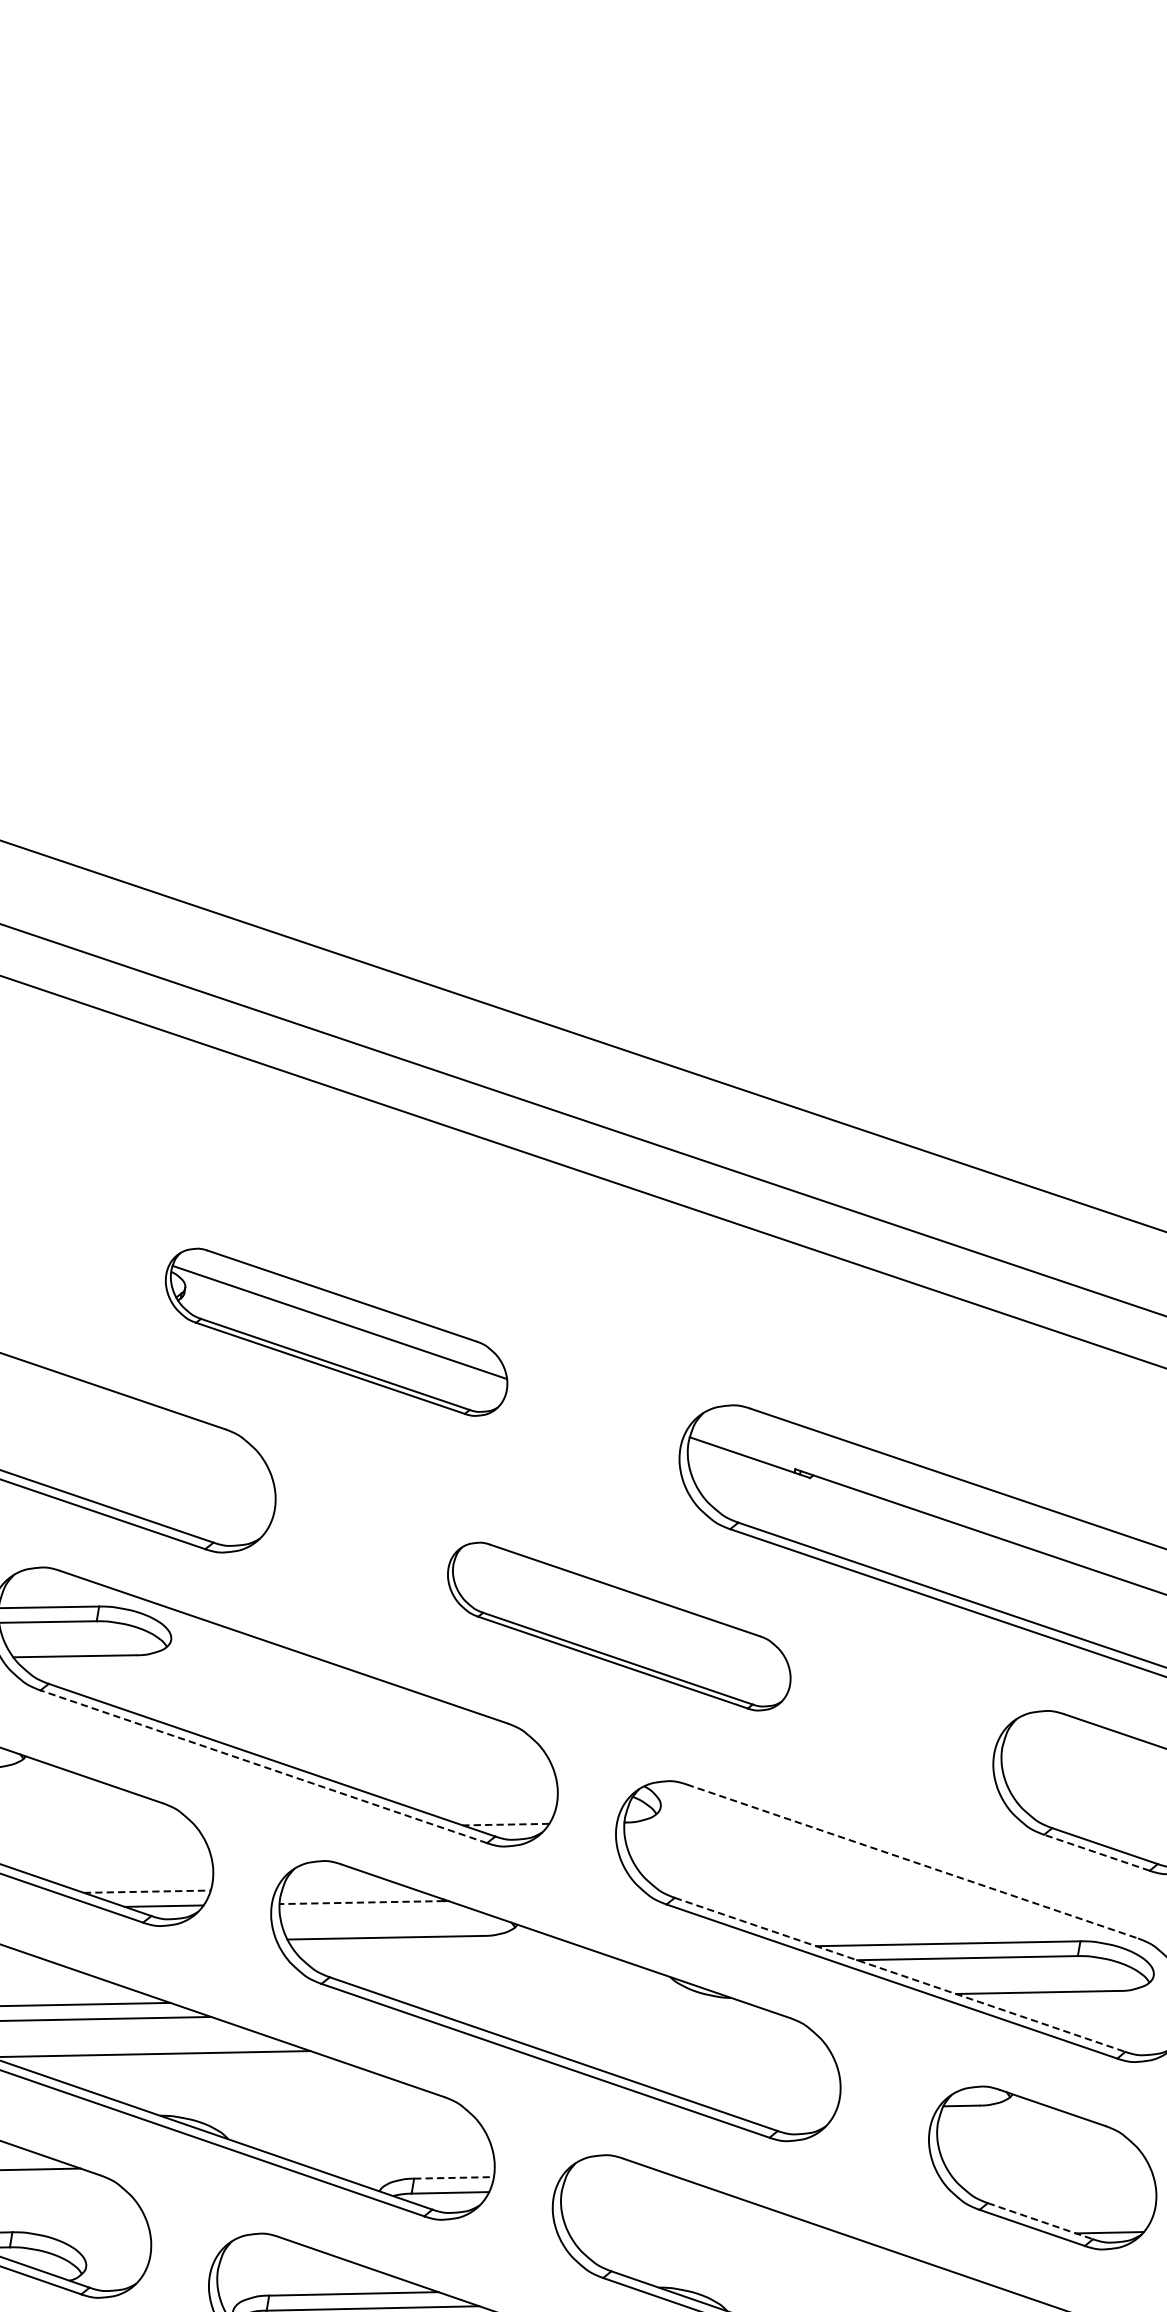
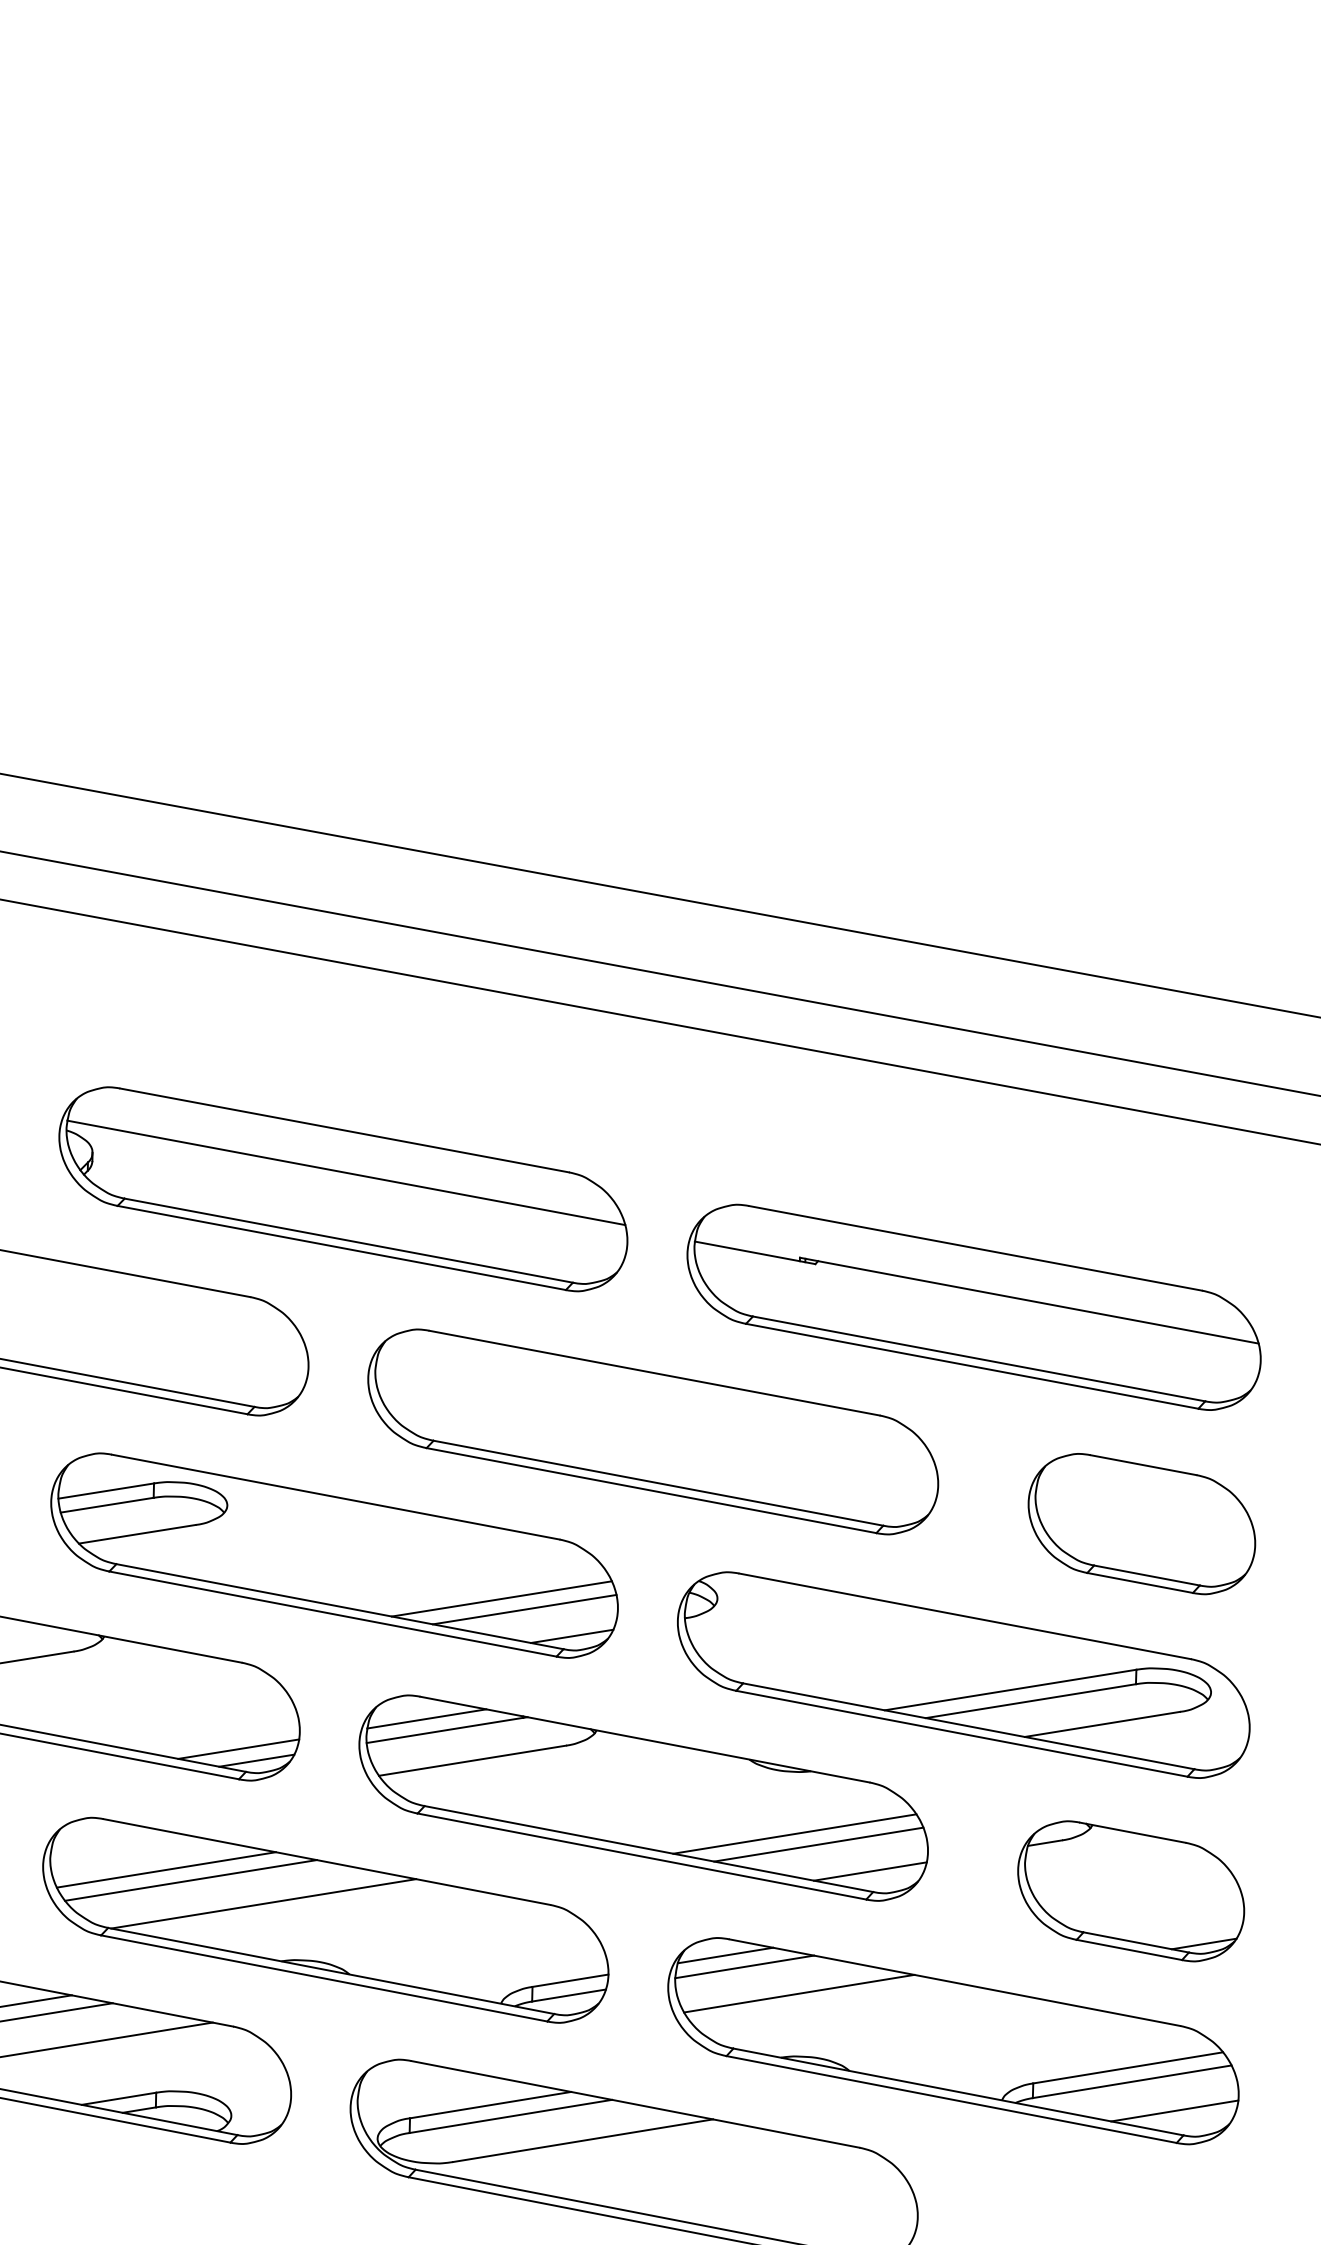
part: (336, 1332) -> (343, 1189), size x1.67
part: (619, 1626) -> (653, 1431), size x1.67
line: (263, 1767) -> (332, 1614), dashed -> solid
line: (439, 1775) -> (501, 1598), added
line: (461, 1790) -> (524, 1609), added
line: (506, 1824) -> (572, 1636), dashed -> solid
line: (1097, 1852) -> (1140, 1582), dashed -> solid
line: (912, 1861) -> (965, 1616), dashed -> solid
line: (344, 1887) -> (426, 1718), added
line: (148, 1892) -> (239, 1749), dashed -> solid
line: (361, 1902) -> (444, 1730), dashed -> solid
line: (899, 1975) -> (968, 1726), dashed -> solid
line: (705, 2059) -> (794, 1833), added
line: (728, 2074) -> (818, 1844), added
line: (776, 2109) -> (869, 1871), added
line: (616, 2174) -> (725, 1955), added
line: (454, 2177) -> (570, 1980), dashed -> solid
line: (634, 2188) -> (744, 1966), added
line: (1040, 2221) -> (1136, 1942), dashed -> solid
line: (687, 2224) -> (799, 1993), added

